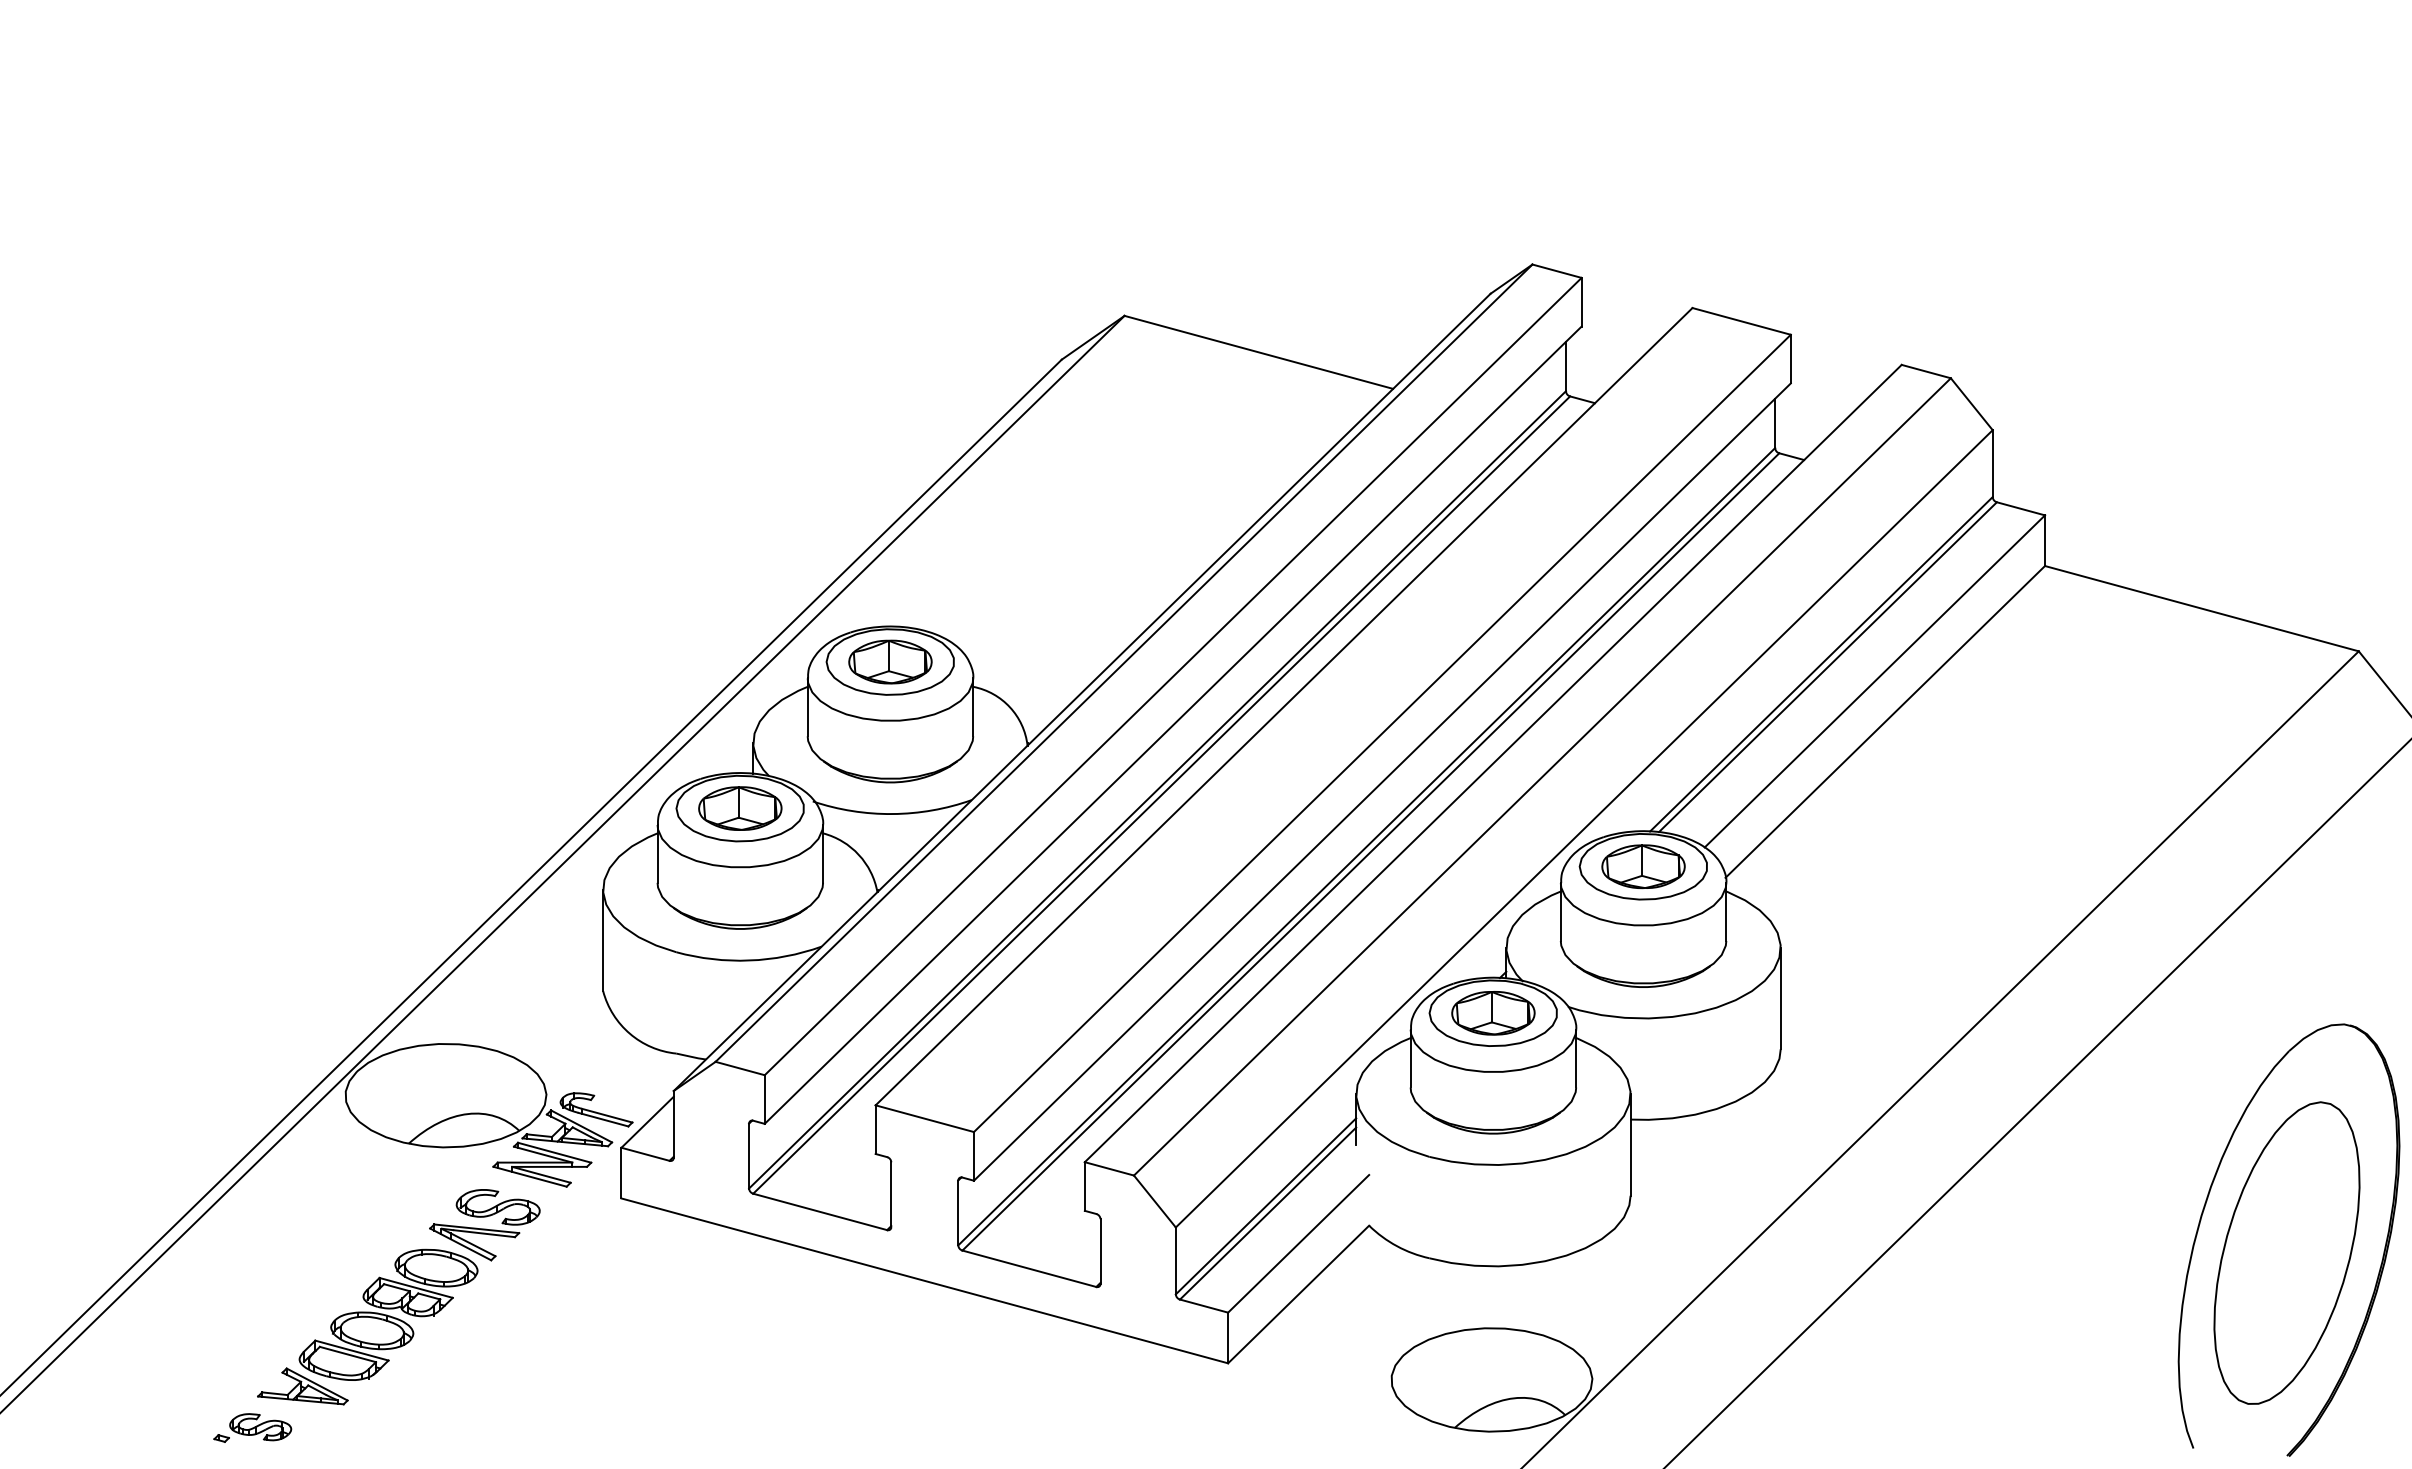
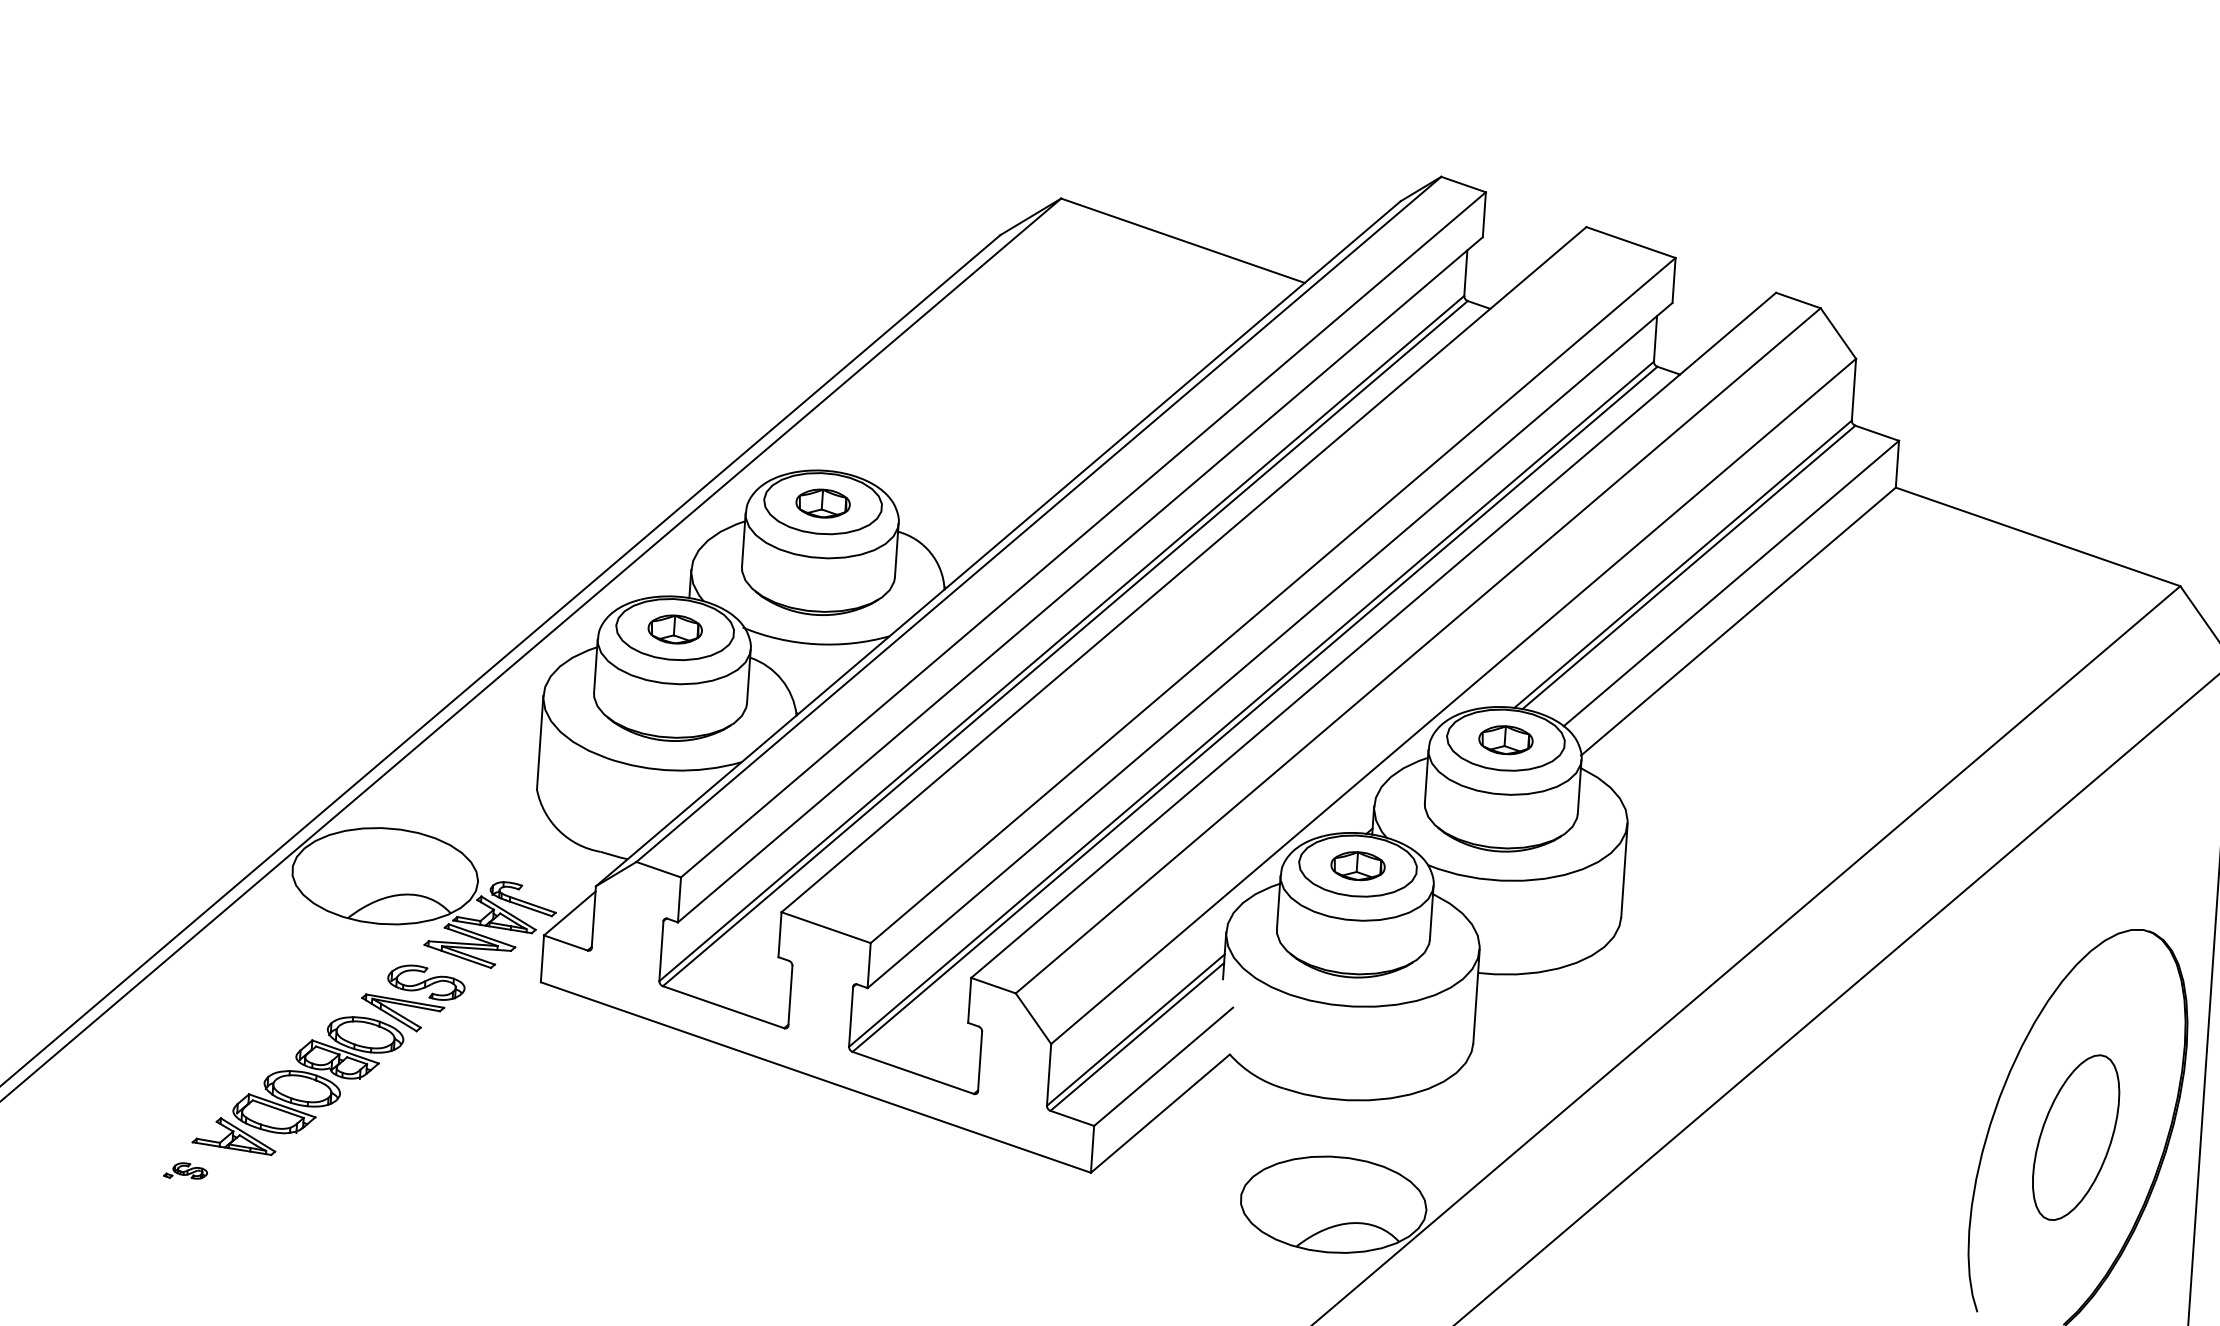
part: (890, 661) -> (823, 503), size x0.7
part: (740, 808) -> (675, 629), size x0.7
part: (1643, 866) -> (1505, 739), size x0.7
part: (1493, 1013) -> (1358, 866), size x0.7
part: (2286, 1252) -> (2075, 1137), size x0.6
part: (252, 1427) -> (185, 1170), size x0.6

